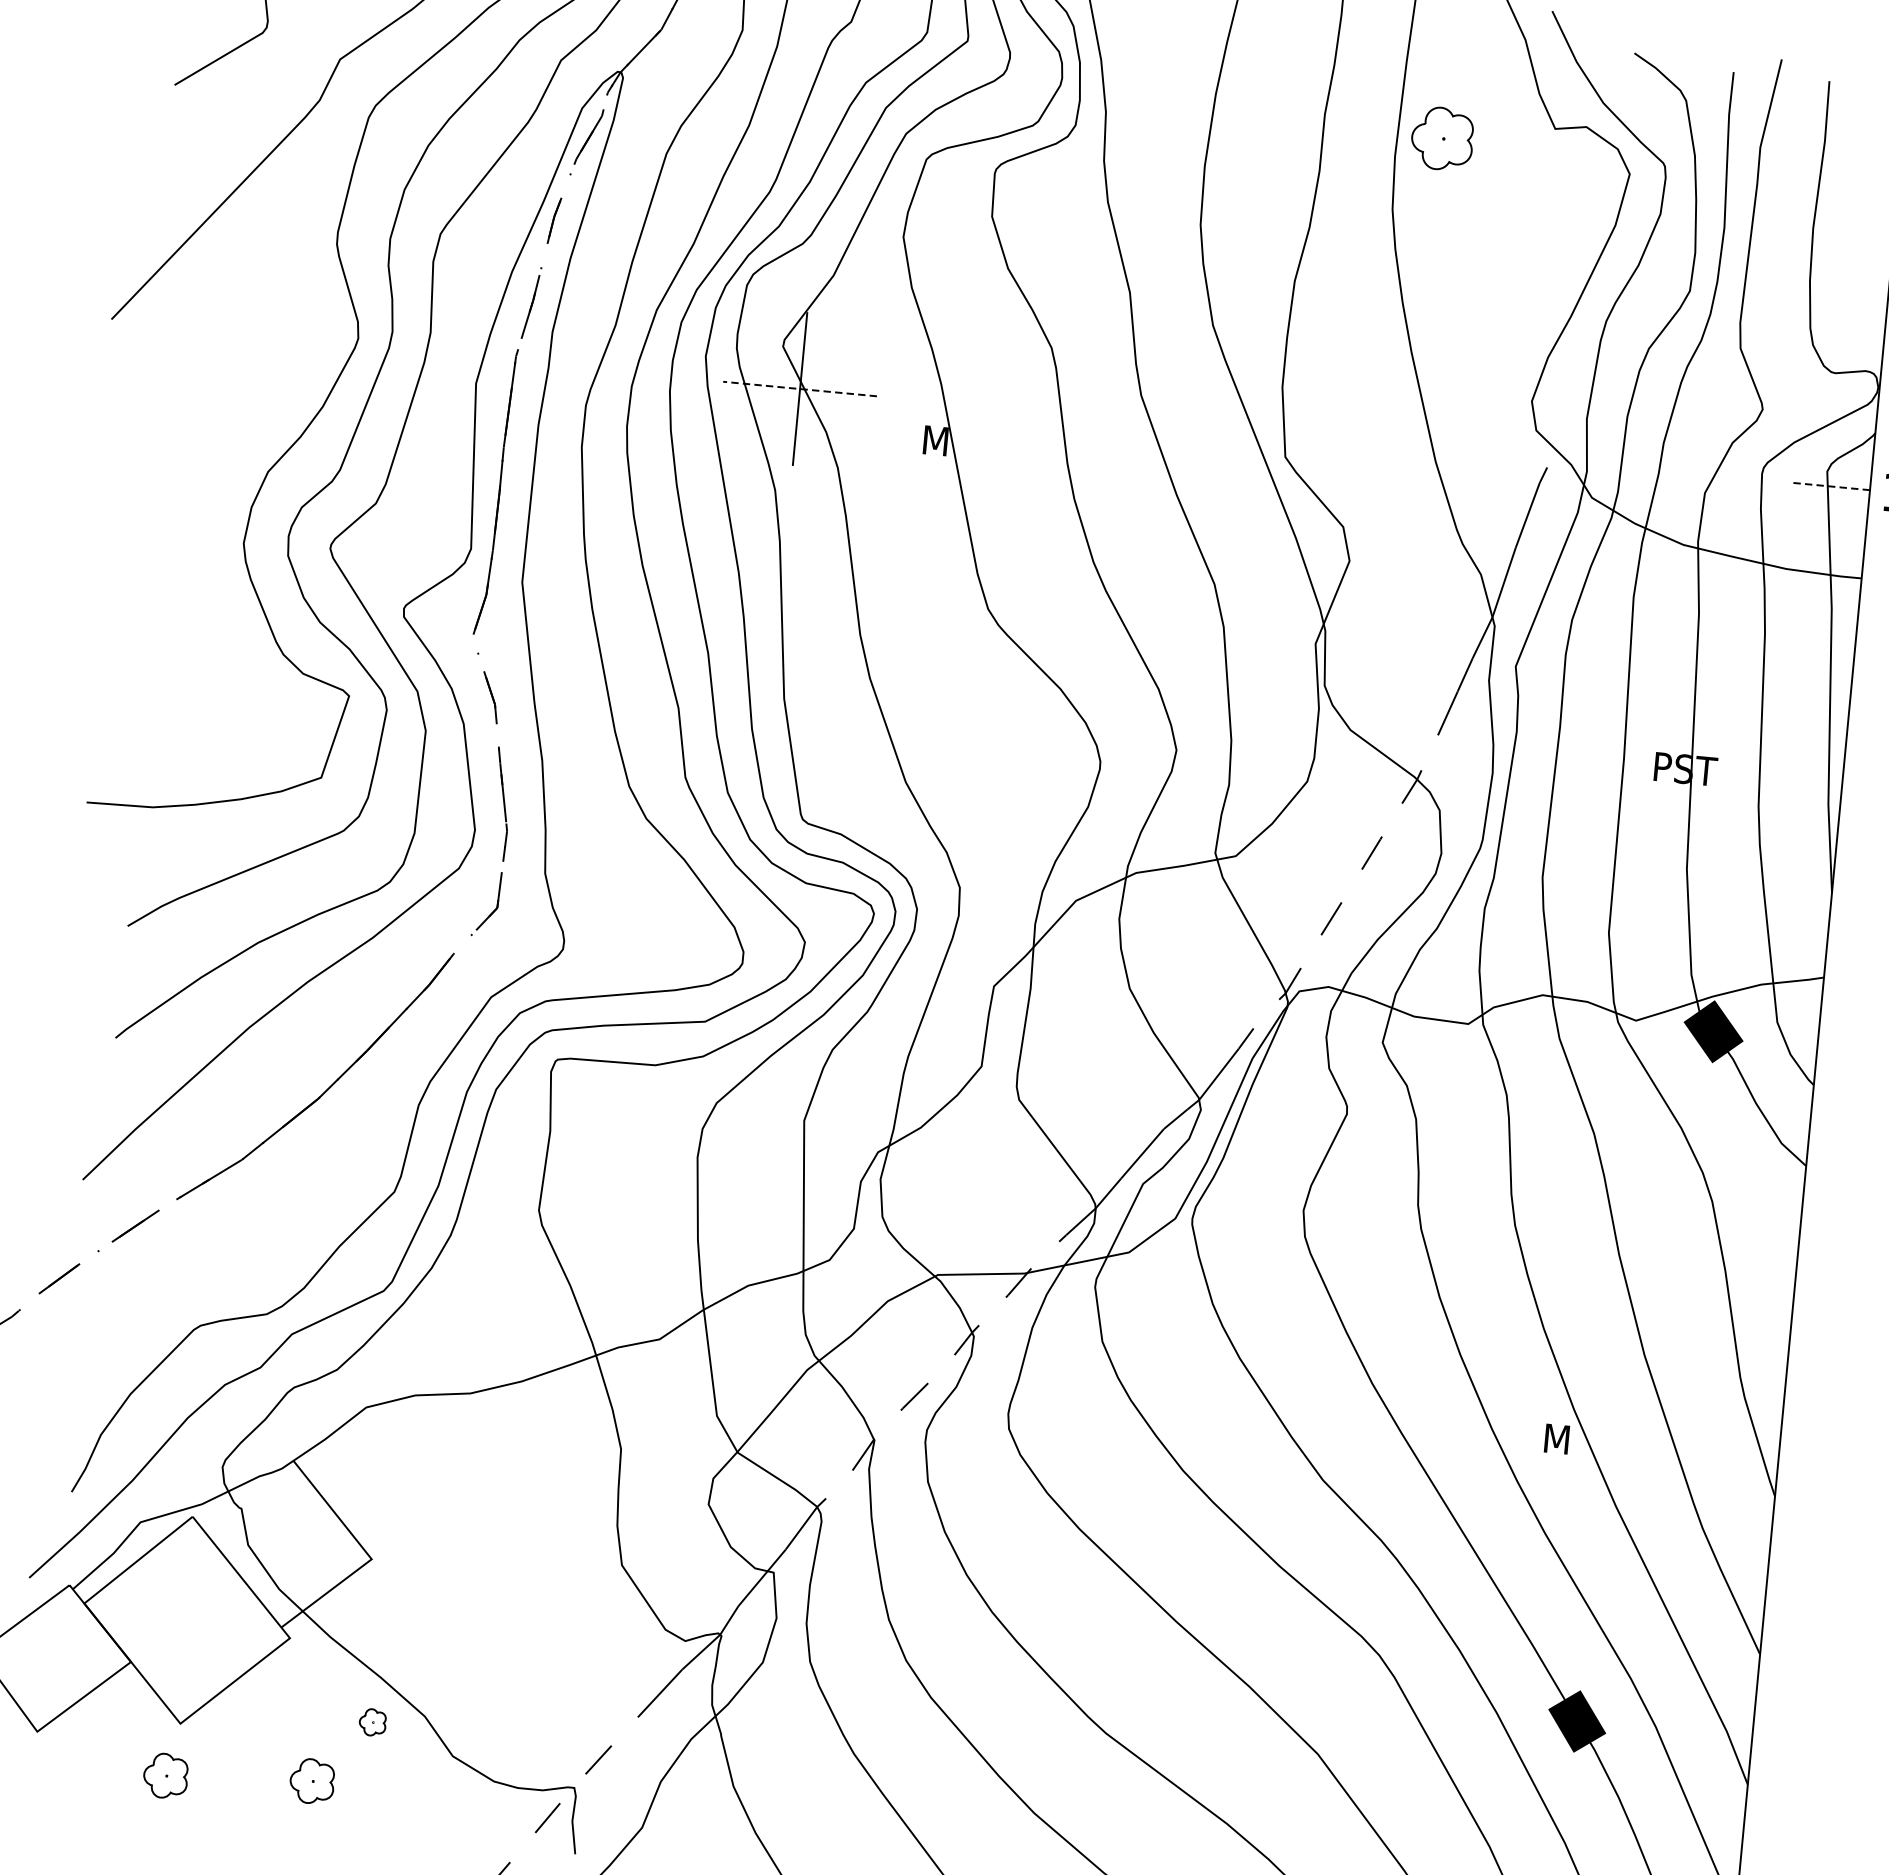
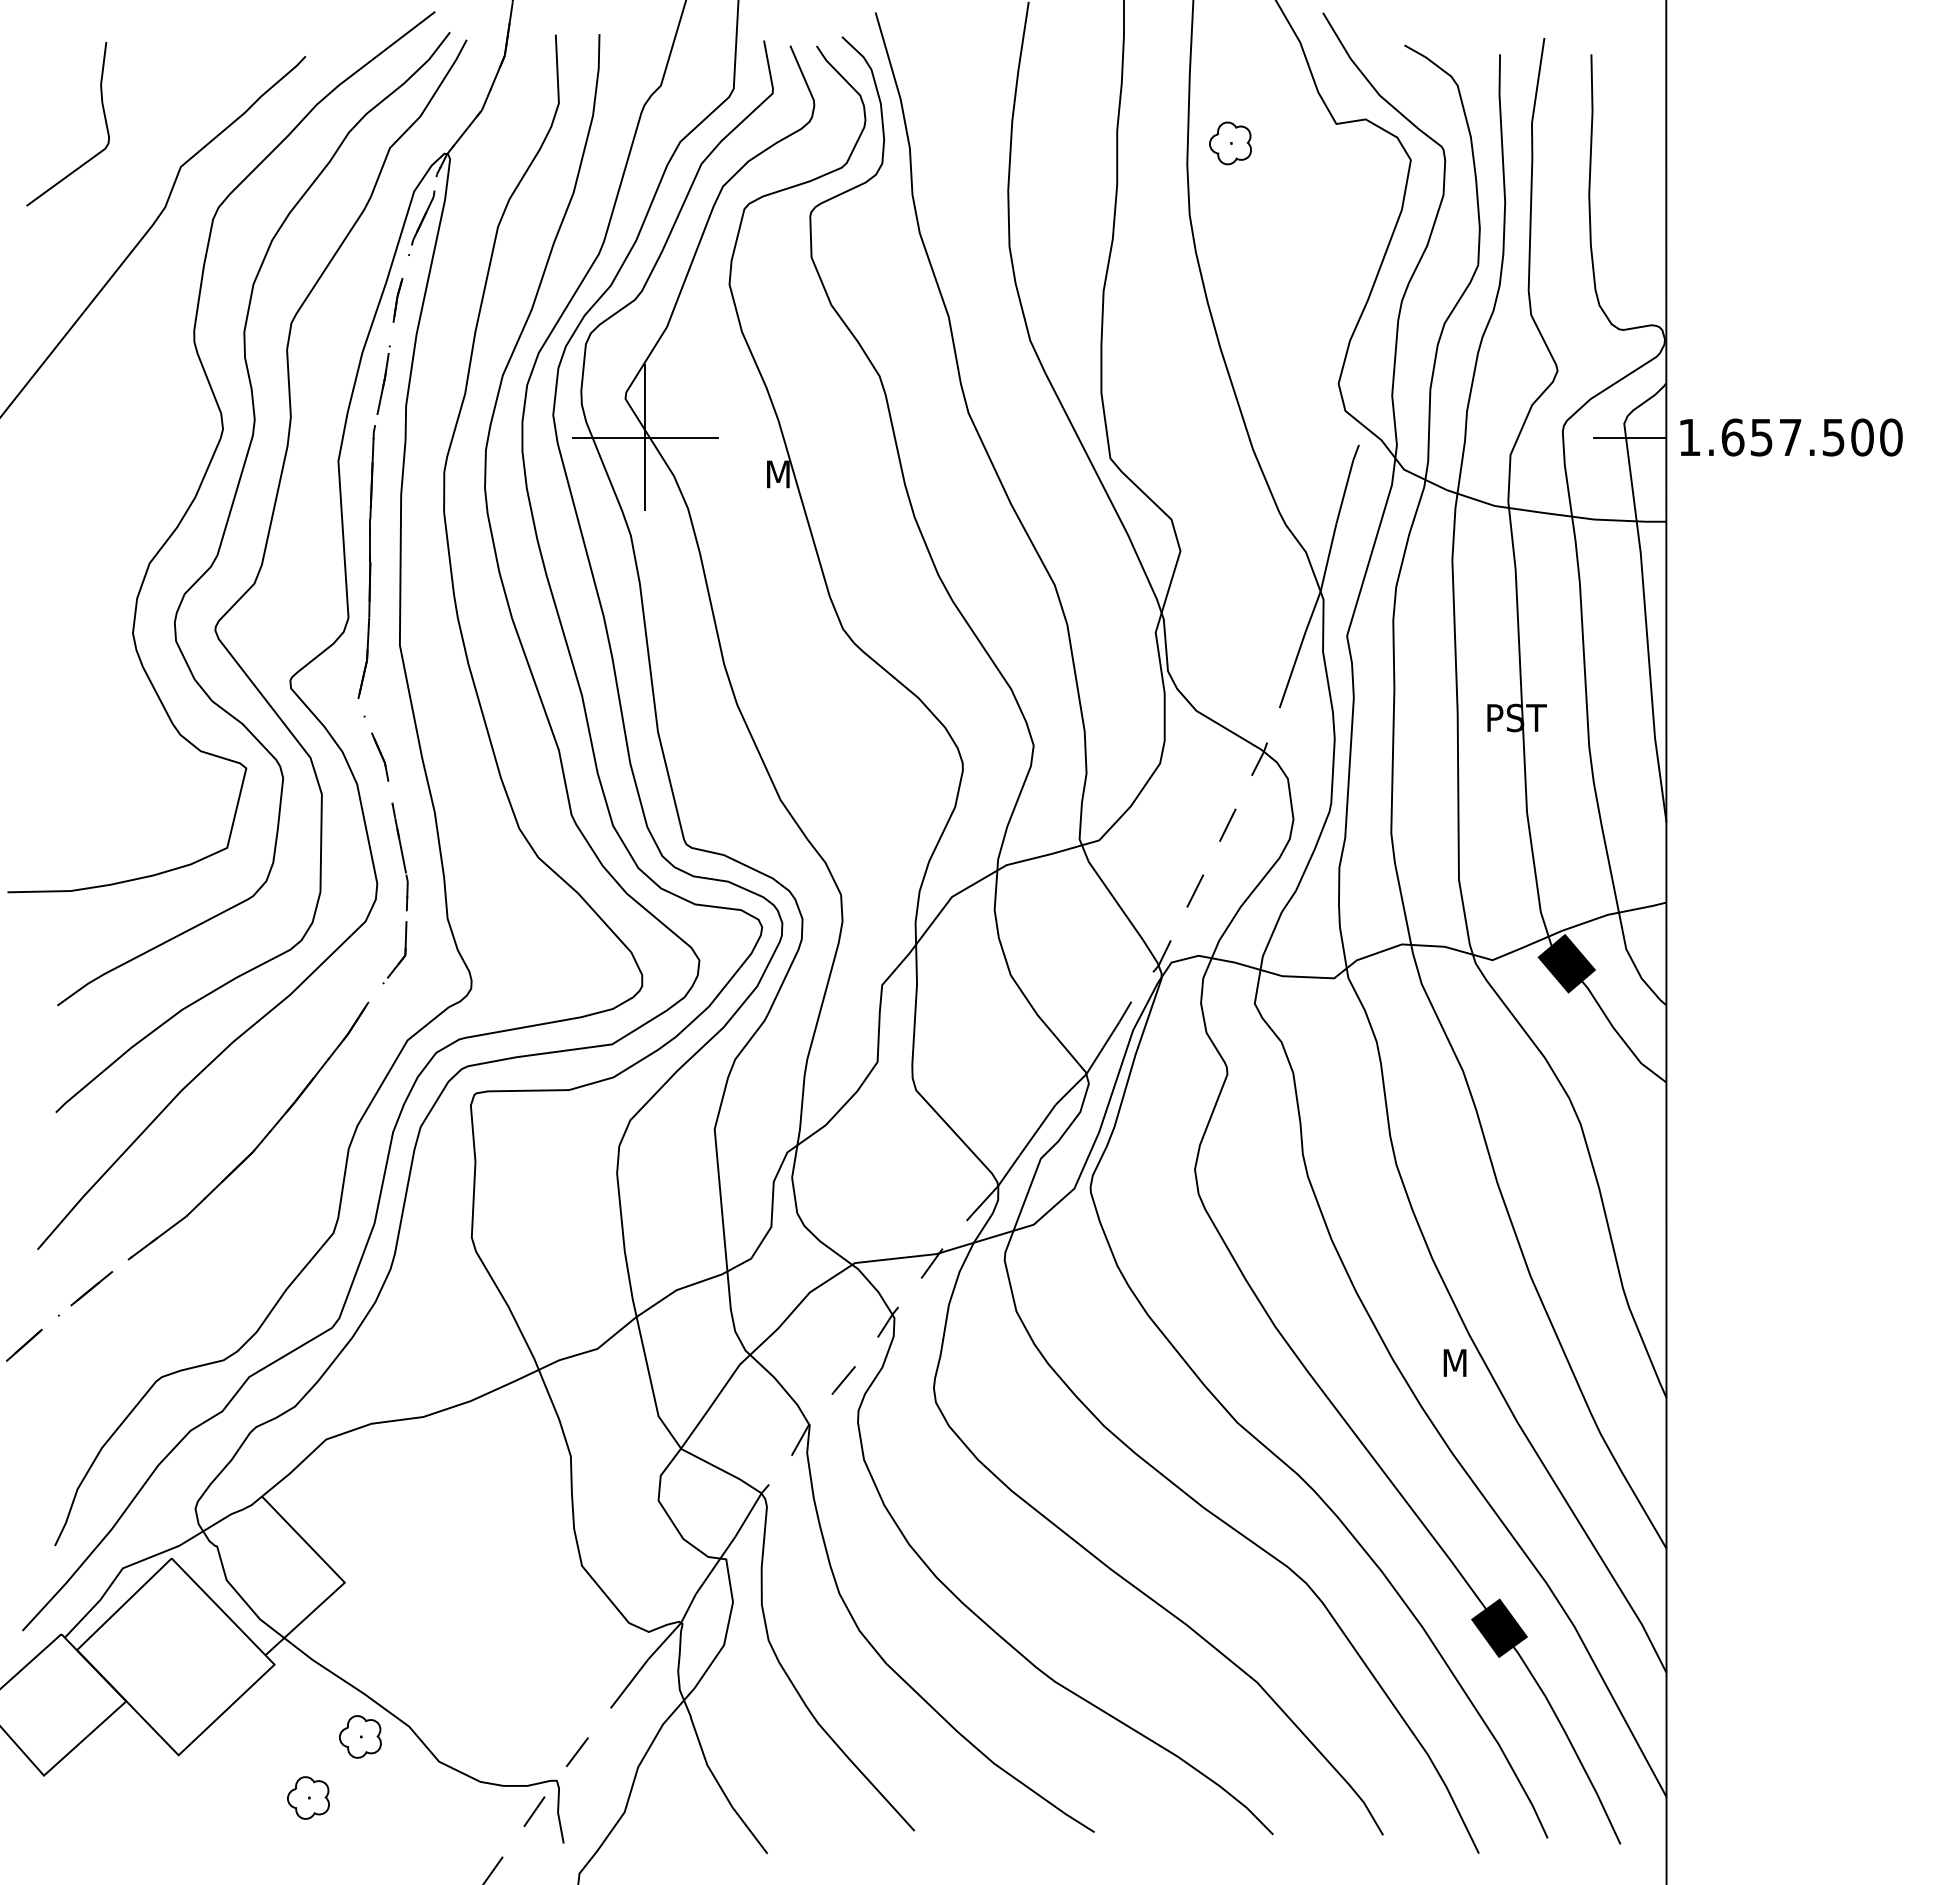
part: (1442, 138) -> (1230, 143), size x0.71
line: (799, 388) -> (644, 437), dashed -> solid
line: (1831, 486) -> (1629, 437), dashed -> solid
part: (372, 1722) -> (360, 1736), size x1.67
part: (165, 1775) -> (169, 1805), removed

